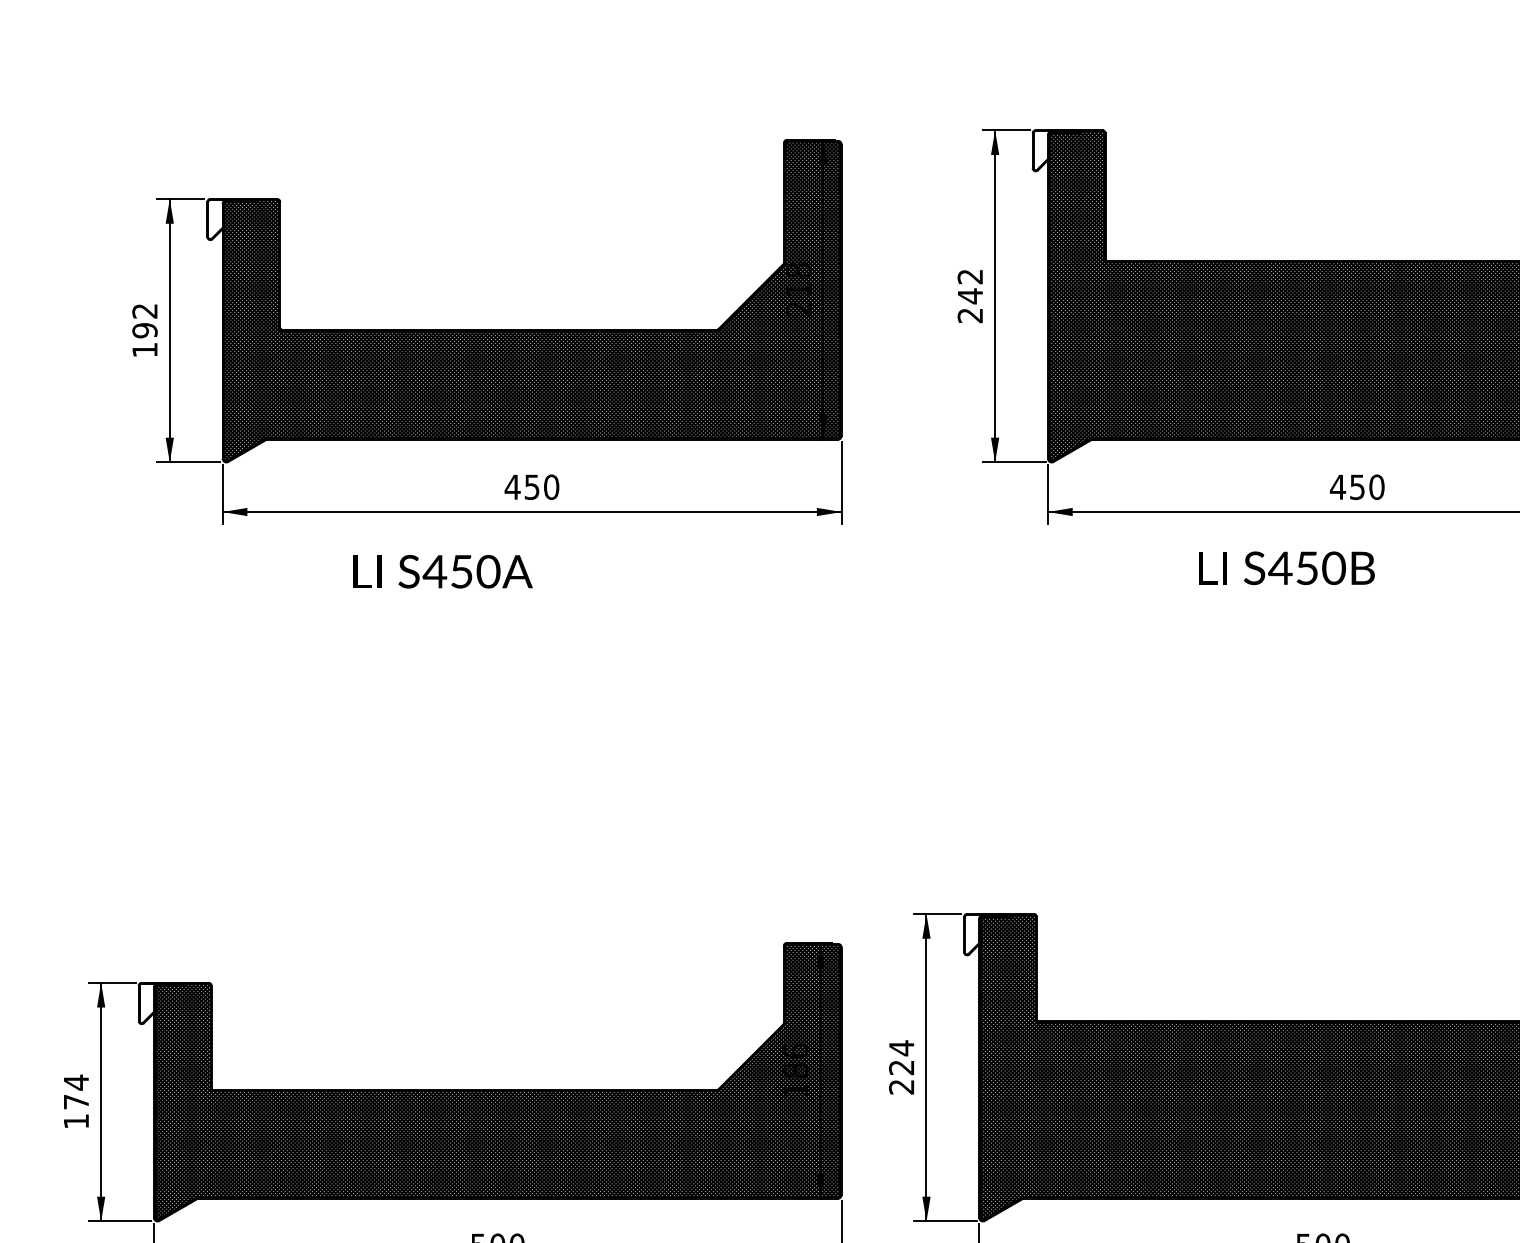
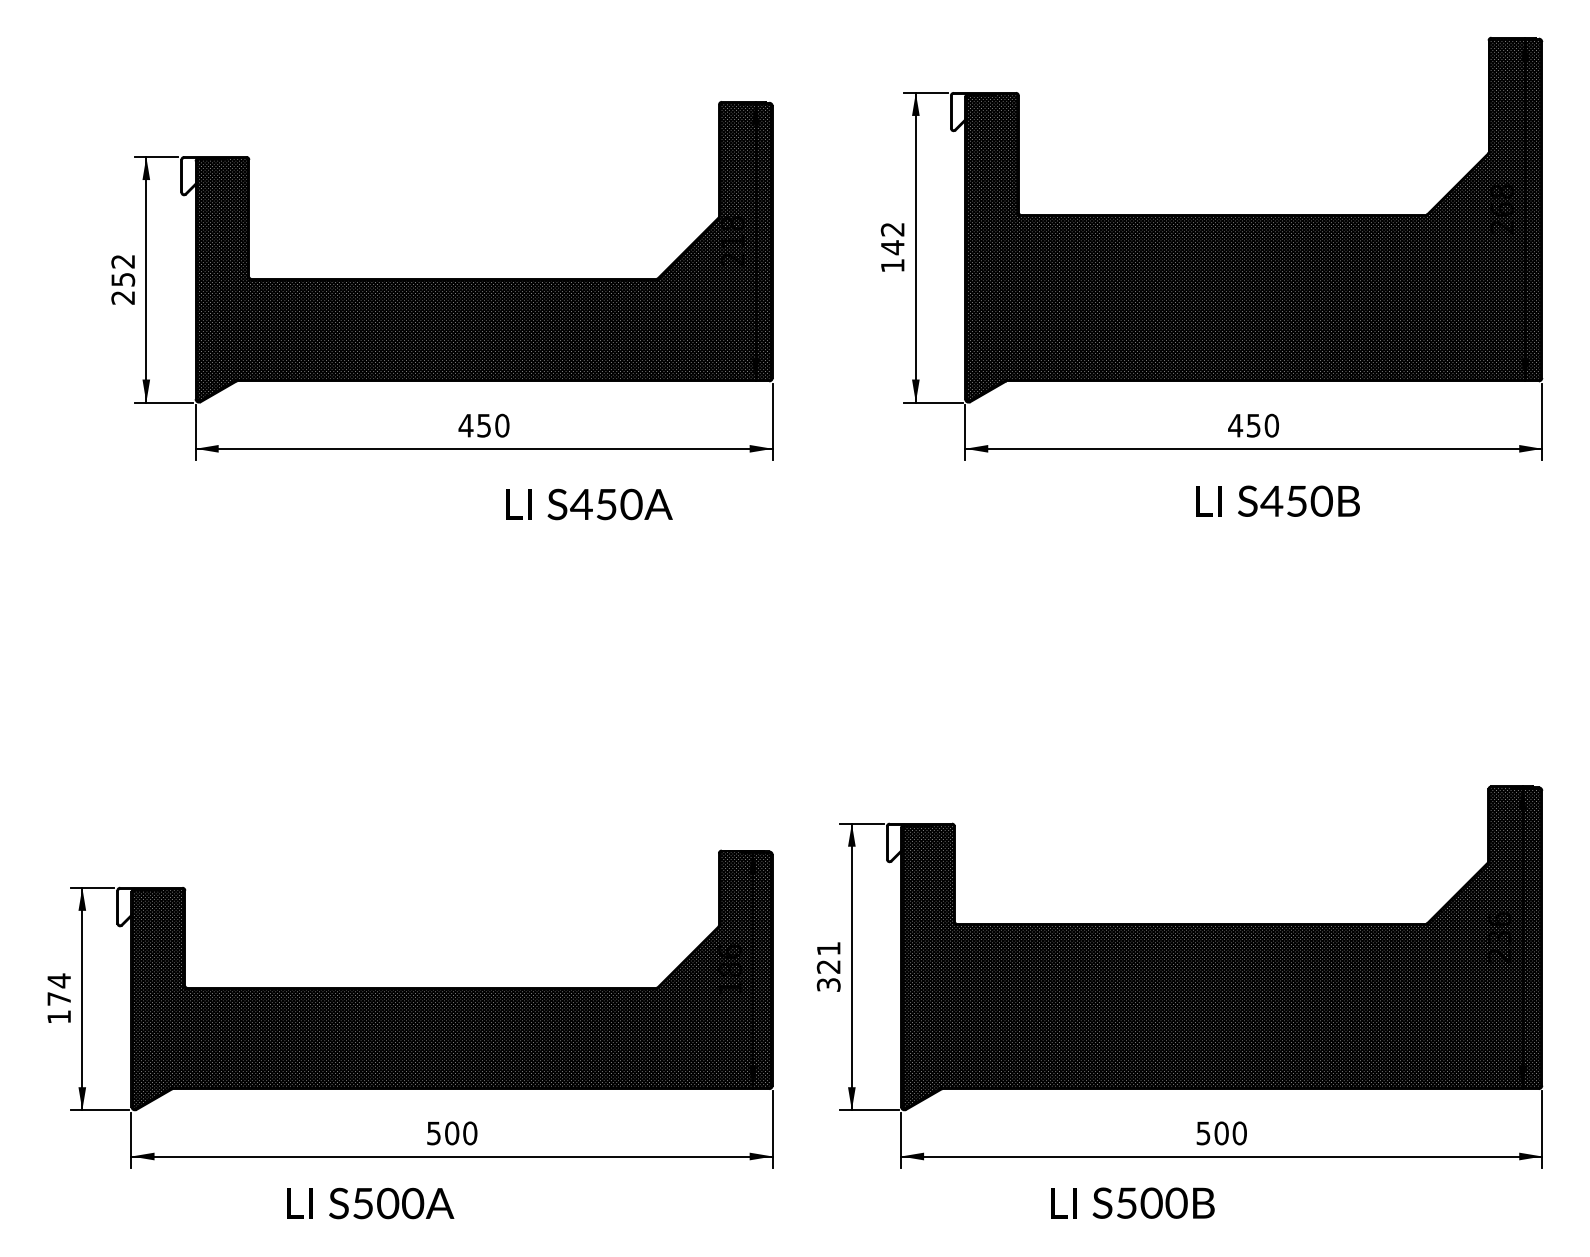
text: (970, 315) -> (892, 265), 242 -> 142
text: (144, 340) -> (122, 288), 192 -> 252
text: (1286, 567) -> (1277, 500), moved
text: (443, 571) -> (589, 504), moved
text: (901, 1067) -> (828, 966), 224 -> 321

